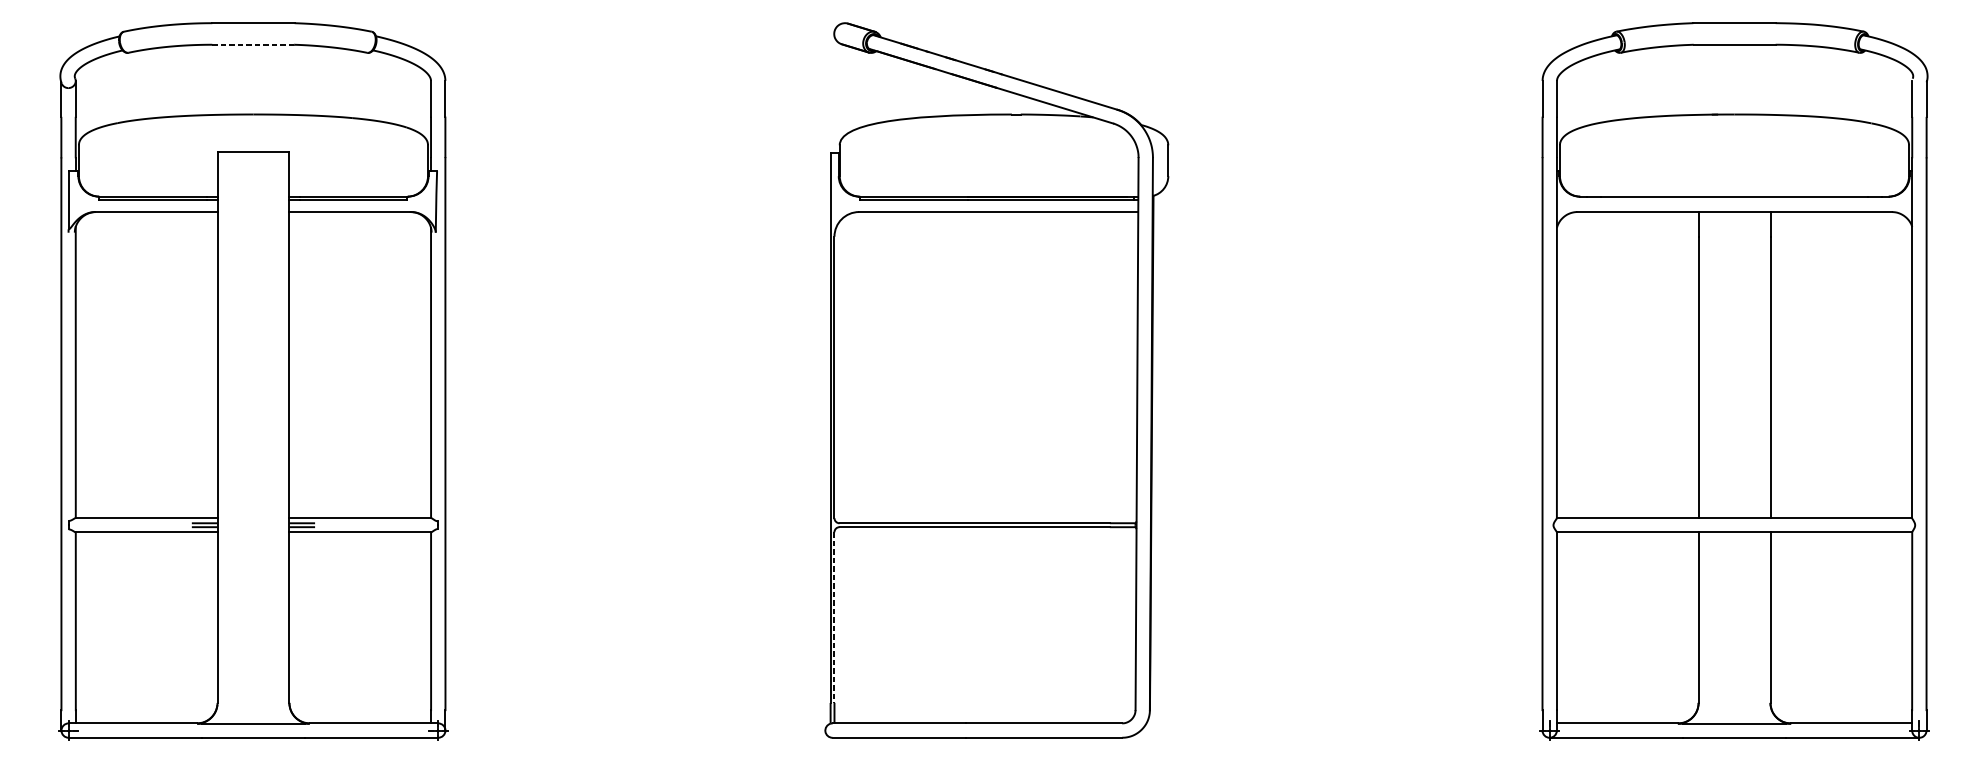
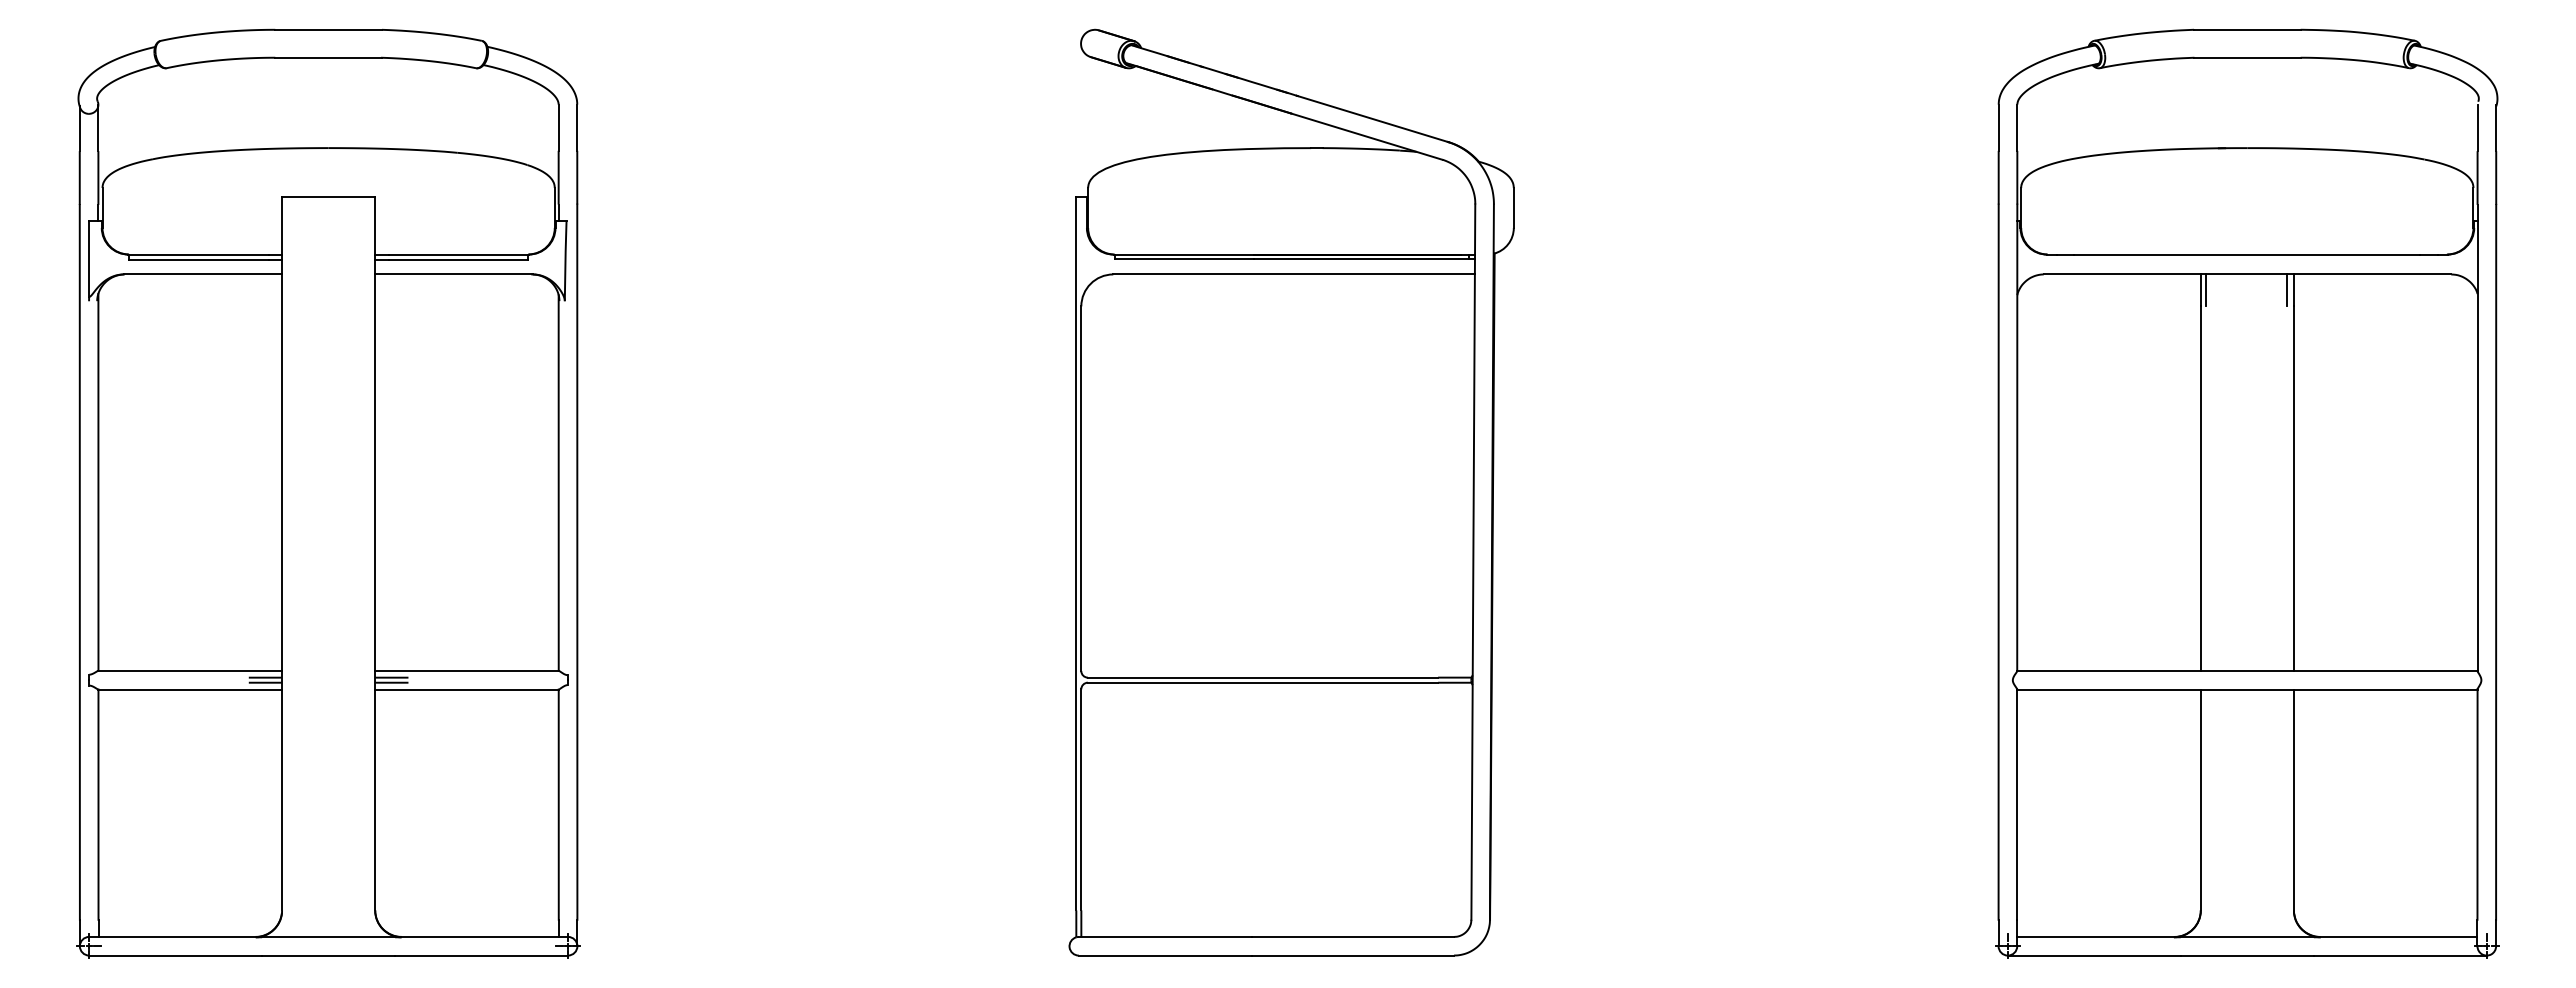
line: (253, 44) -> (328, 57), dashed -> solid
line: (1702, 224) -> (2205, 290), added
line: (1765, 224) -> (2287, 290), added
line: (834, 617) -> (1081, 799), dashed -> solid

